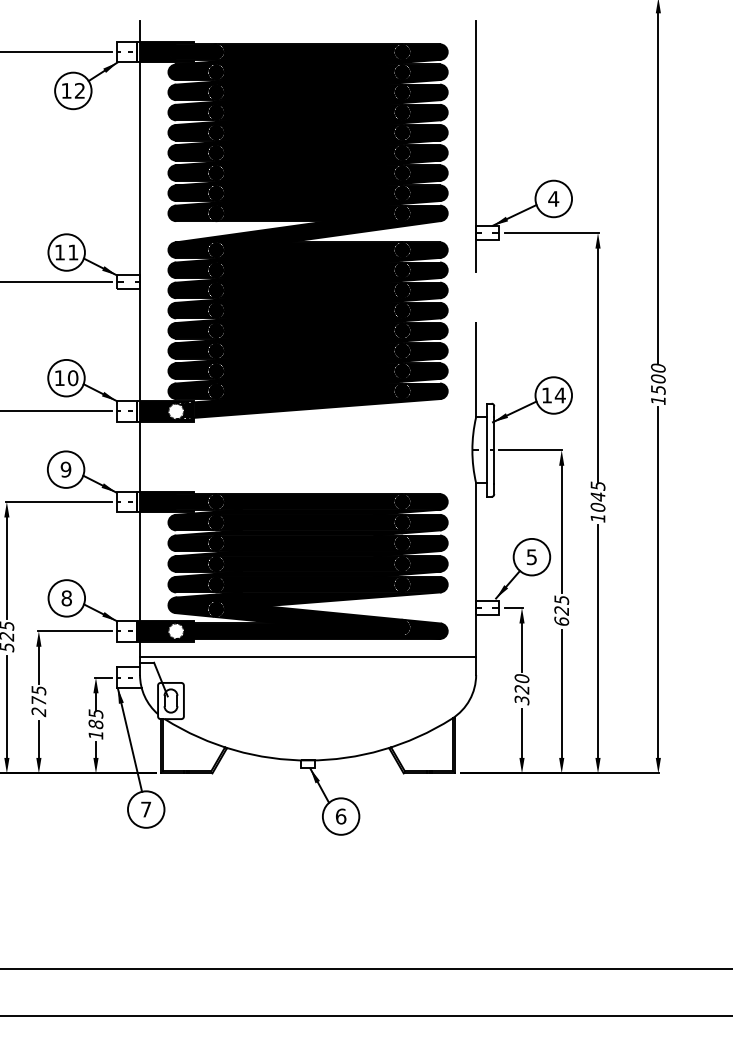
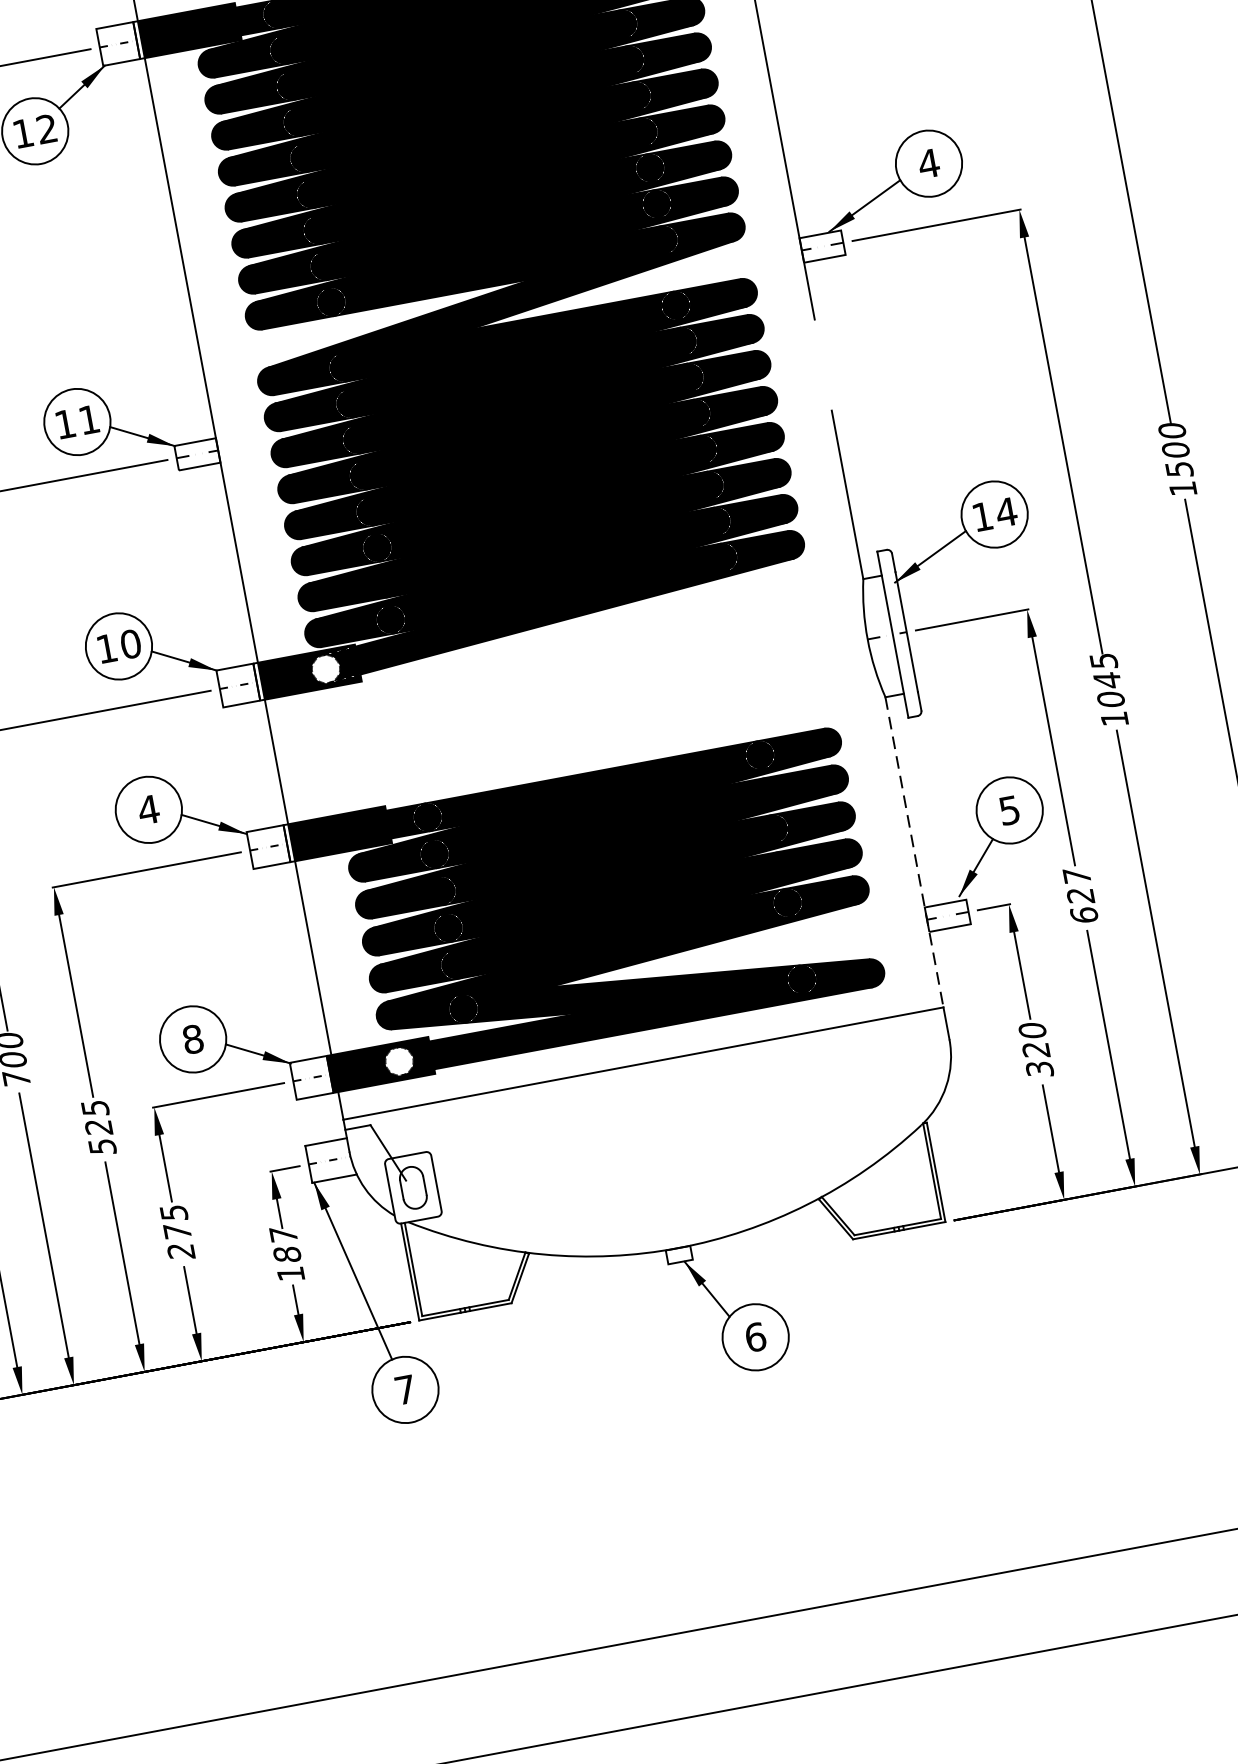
text: (65, 469) -> (147, 809), 9 -> 4
line: (476, 570) -> (915, 852), solid -> dashed
text: (561, 599) -> (1076, 876), 625 -> 627
text: (95, 713) -> (282, 1235), 185 -> 187

